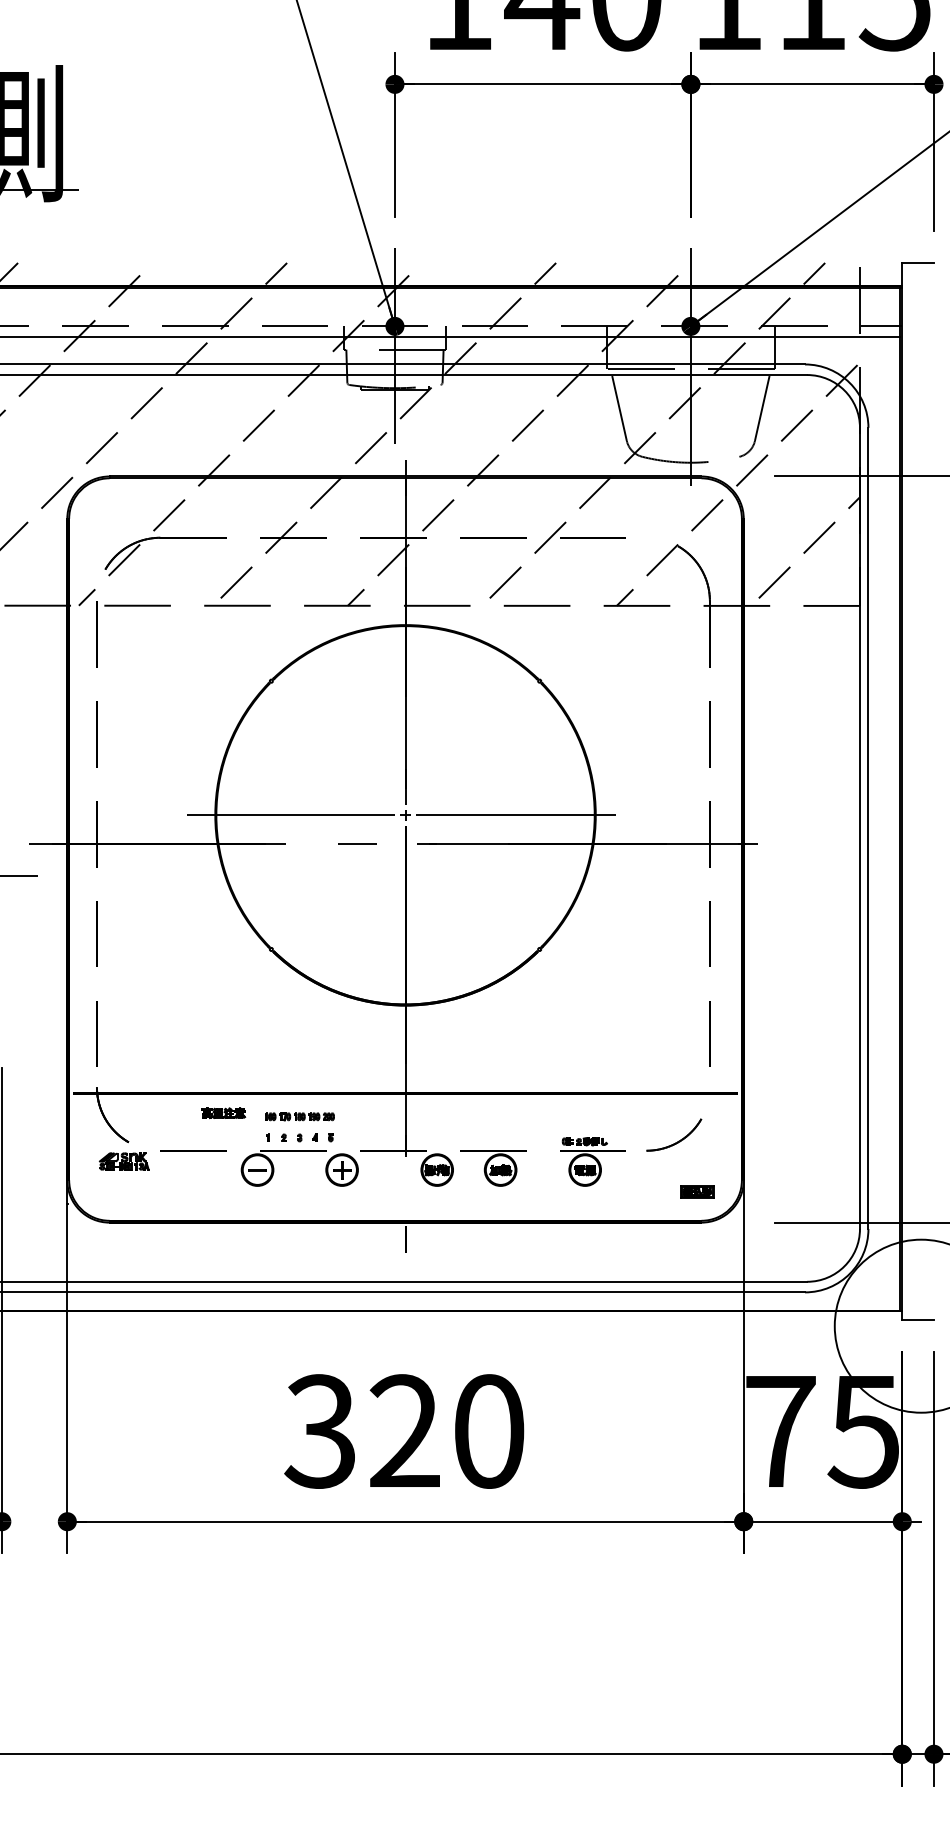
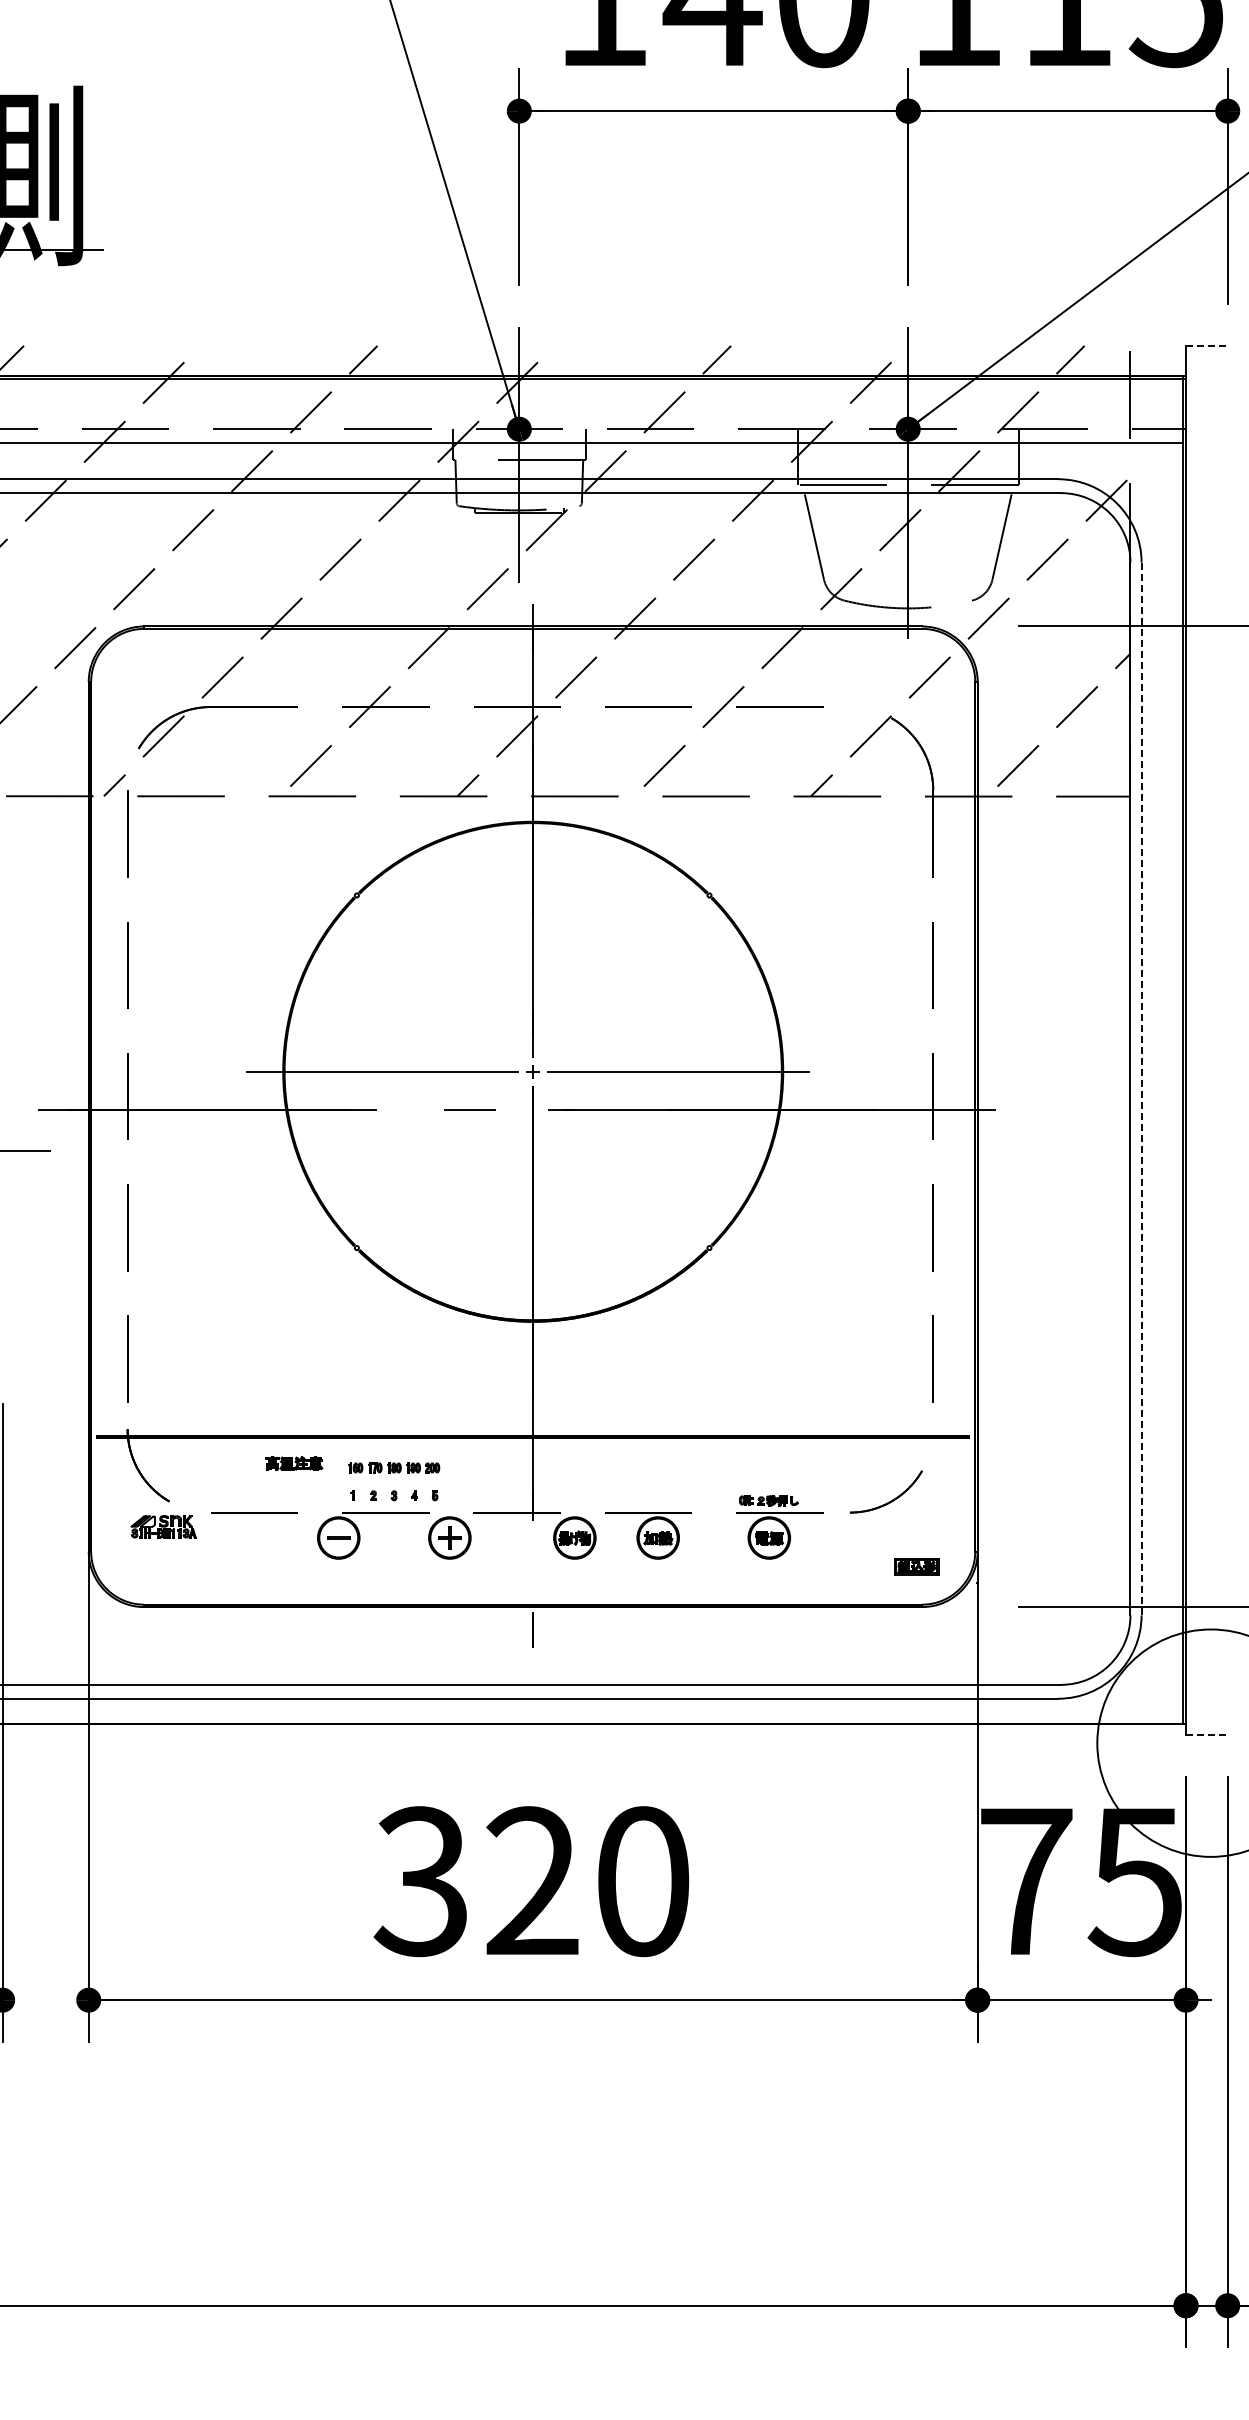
line: (917, 262) -> (1206, 345), solid -> dashed
line: (868, 828) -> (1141, 1089), solid -> dashed
line: (917, 1319) -> (1206, 1734), solid -> dashed

